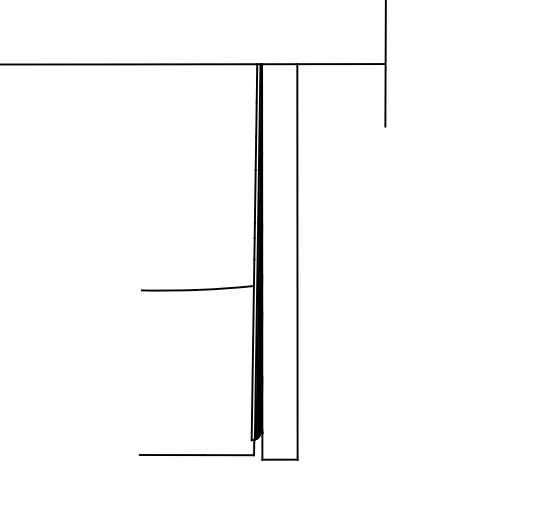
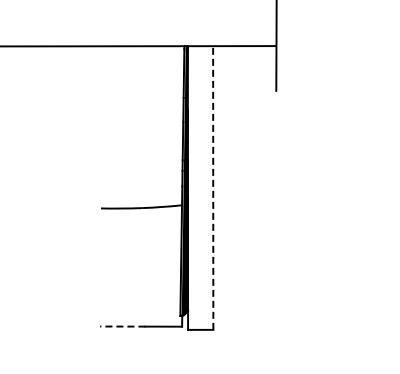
line: (297, 262) -> (213, 188), solid -> dashed
line: (170, 454) -> (122, 326), solid -> dashed

